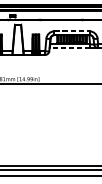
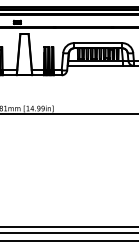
line: (72, 31) -> (98, 43), dashed -> solid
line: (69, 47) -> (94, 65), dashed -> solid

